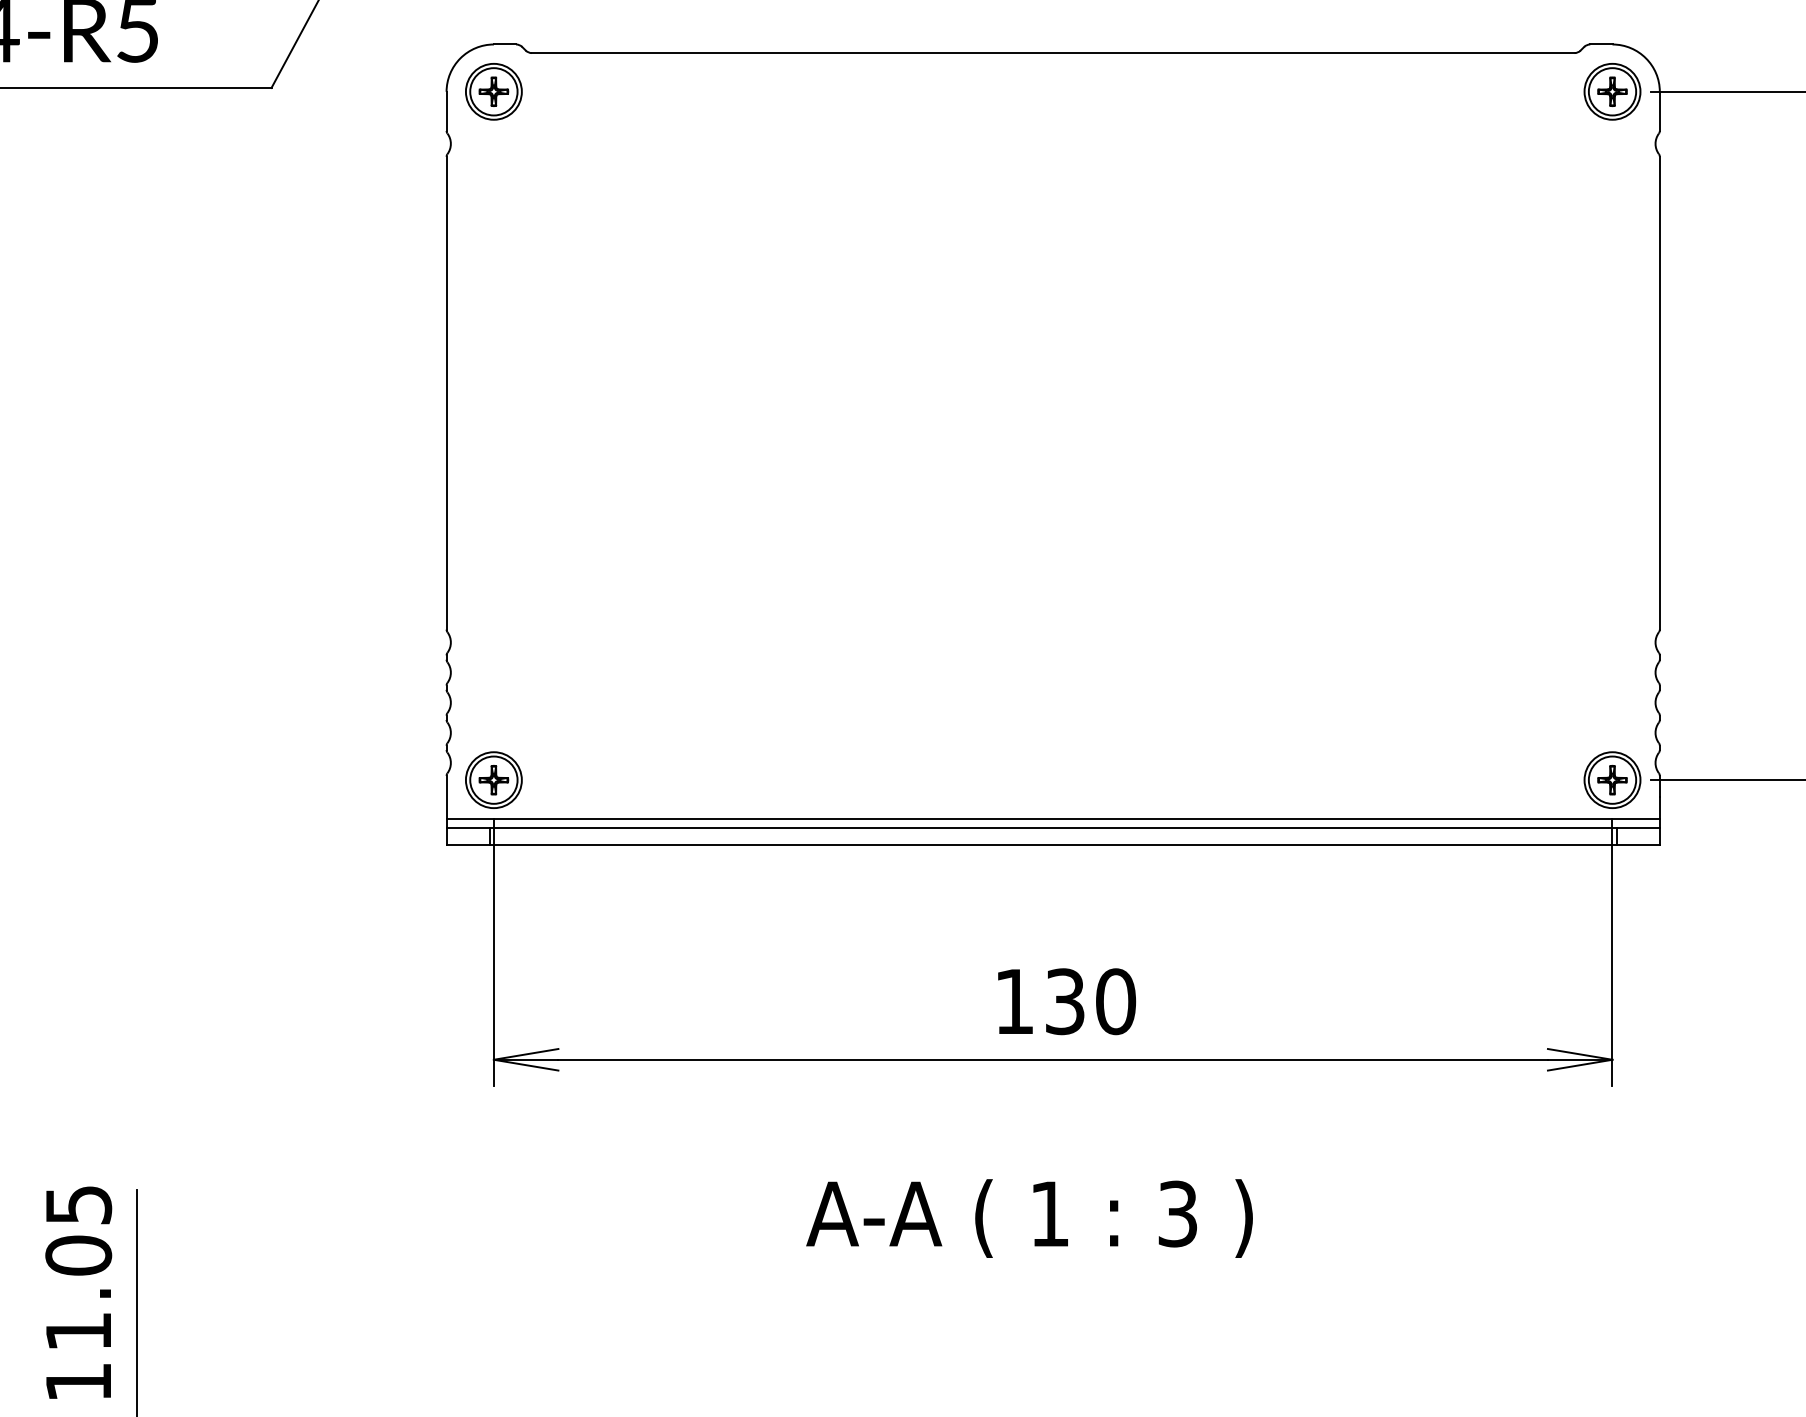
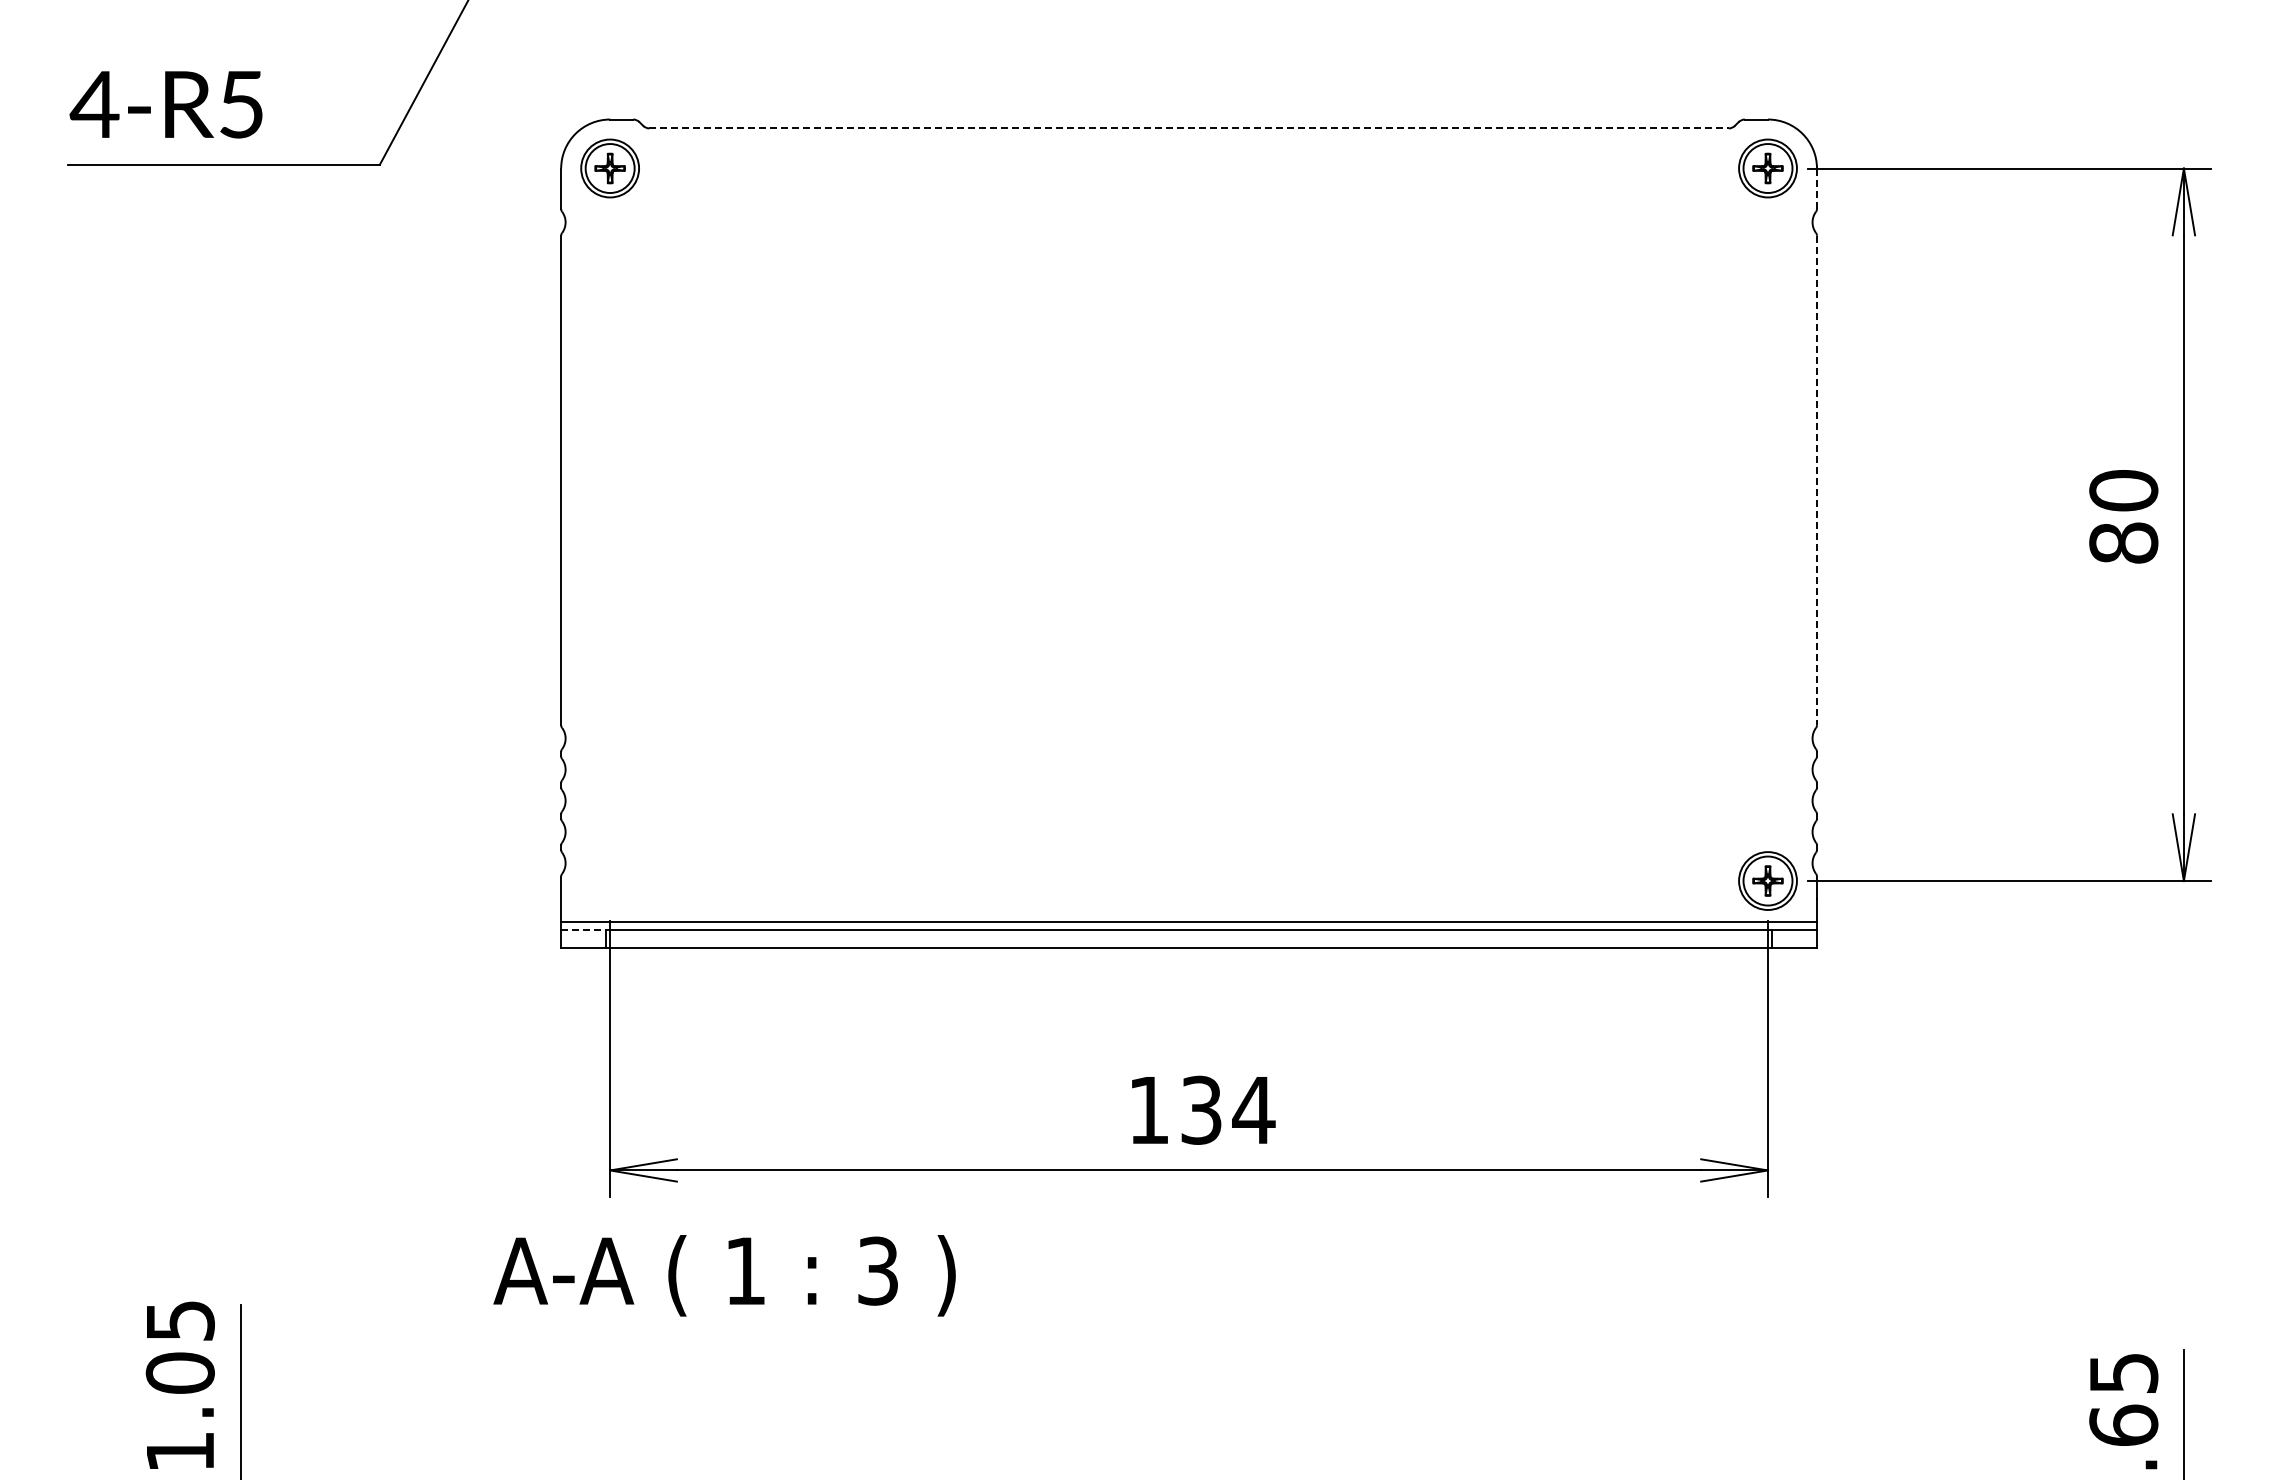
line: (1053, 53) -> (1189, 128), solid -> dashed
line: (1659, 112) -> (1816, 189), solid -> dashed
line: (1659, 393) -> (1816, 480), solid -> dashed
part: (493, 779) -> (609, 880), removed
line: (468, 827) -> (583, 930), solid -> dashed
text: (1115, 1000) -> (1253, 1109), 130 -> 134
text: (1029, 1218) -> (724, 1275), moved

